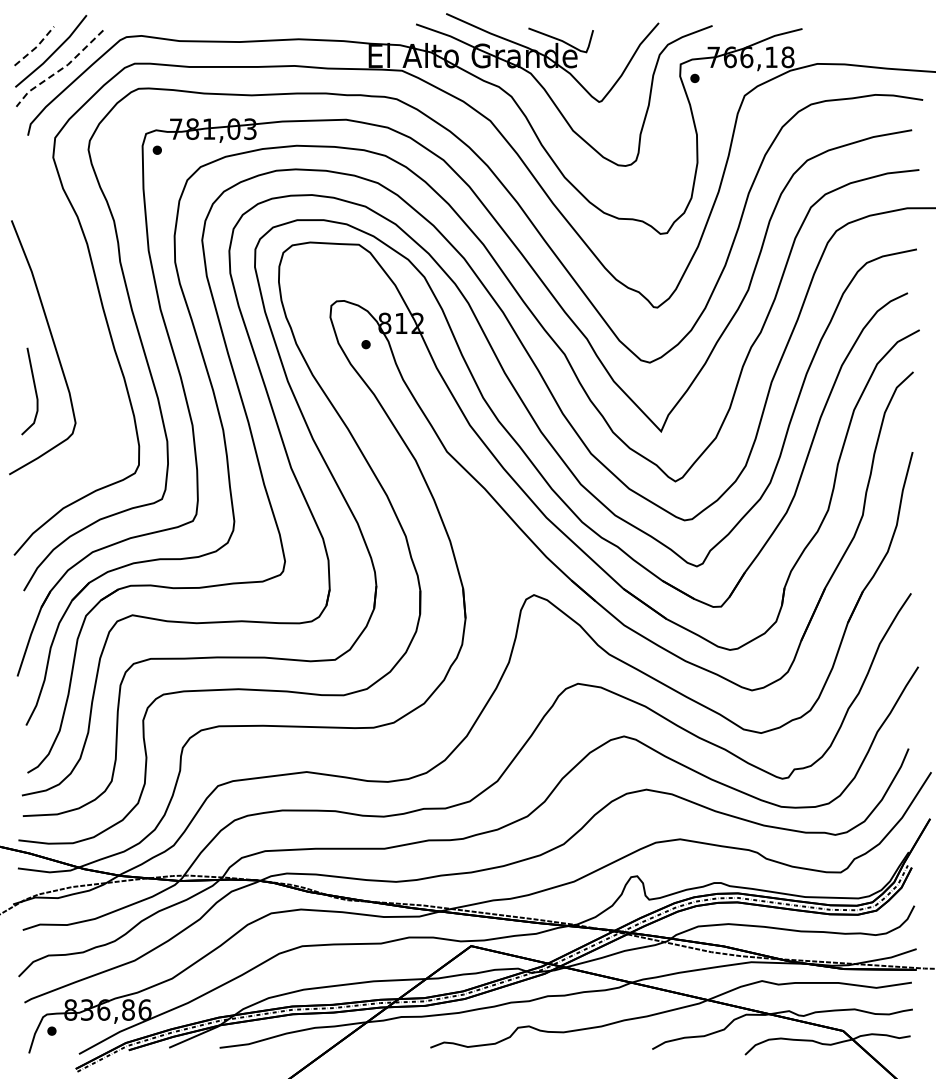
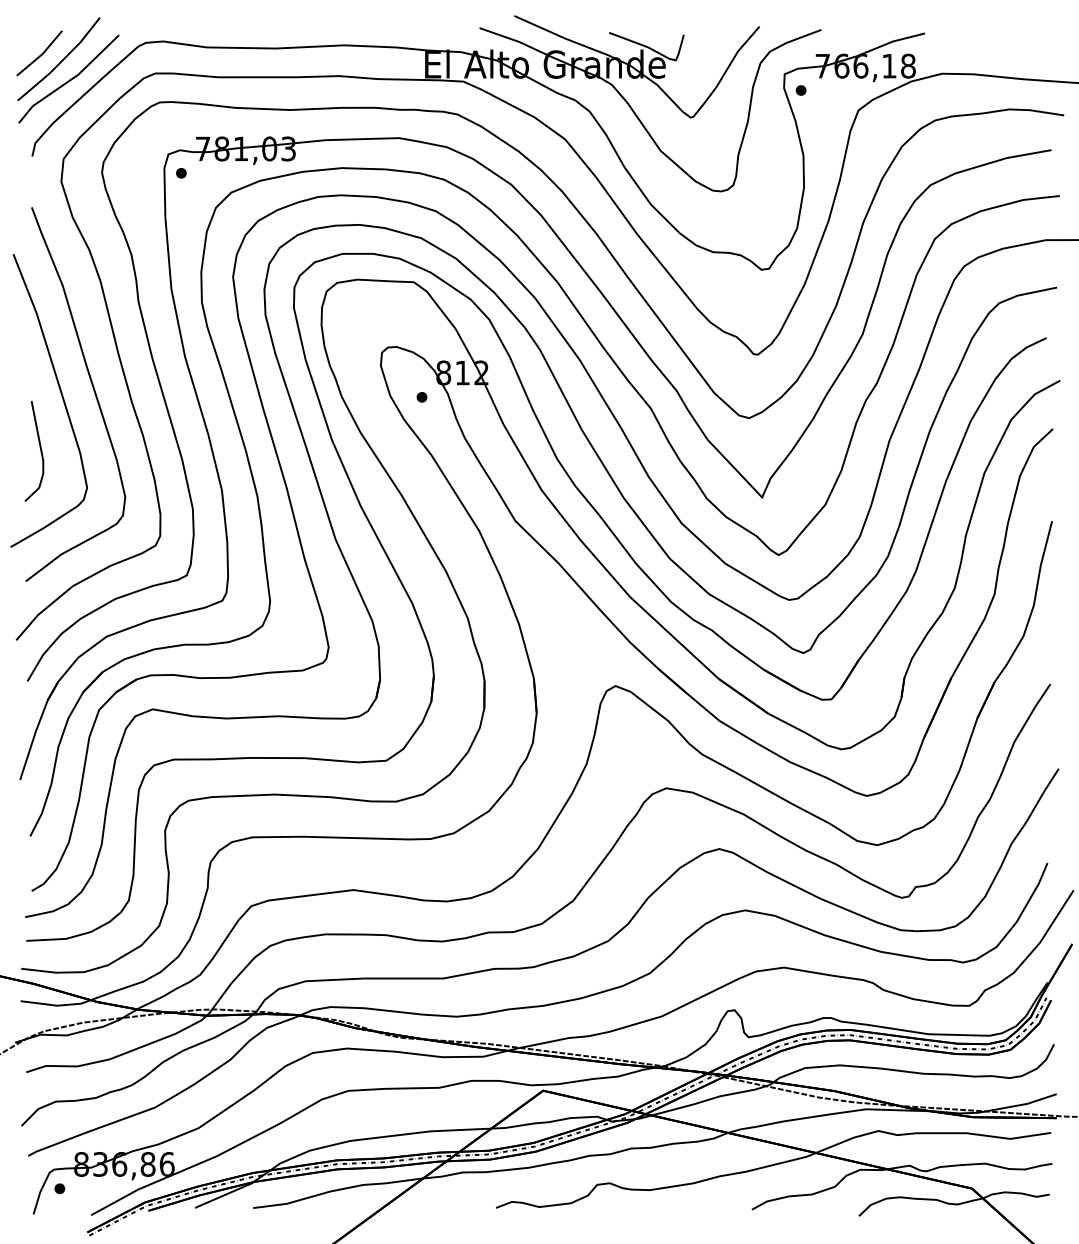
line: (36, 47) -> (42, 54), dashed -> solid
line: (60, 69) -> (69, 80), dashed -> solid
curve: (80, 337) -> (92, 389), added

